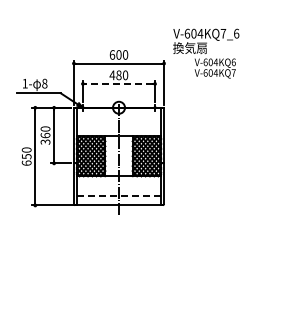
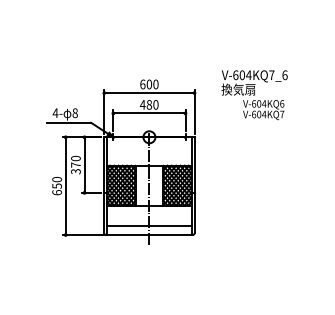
text: (206, 53) -> (254, 95), moved
text: (25, 82) -> (55, 112), 1- -> 4-
line: (118, 83) -> (148, 113), dashed -> solid
text: (45, 134) -> (75, 164), 360 -> 370
line: (118, 195) -> (148, 225), dashed -> solid

